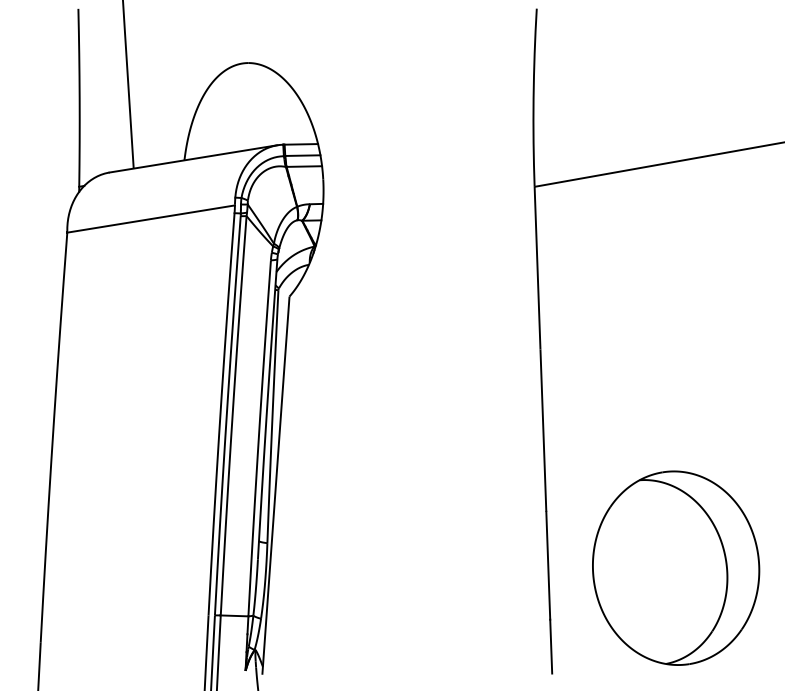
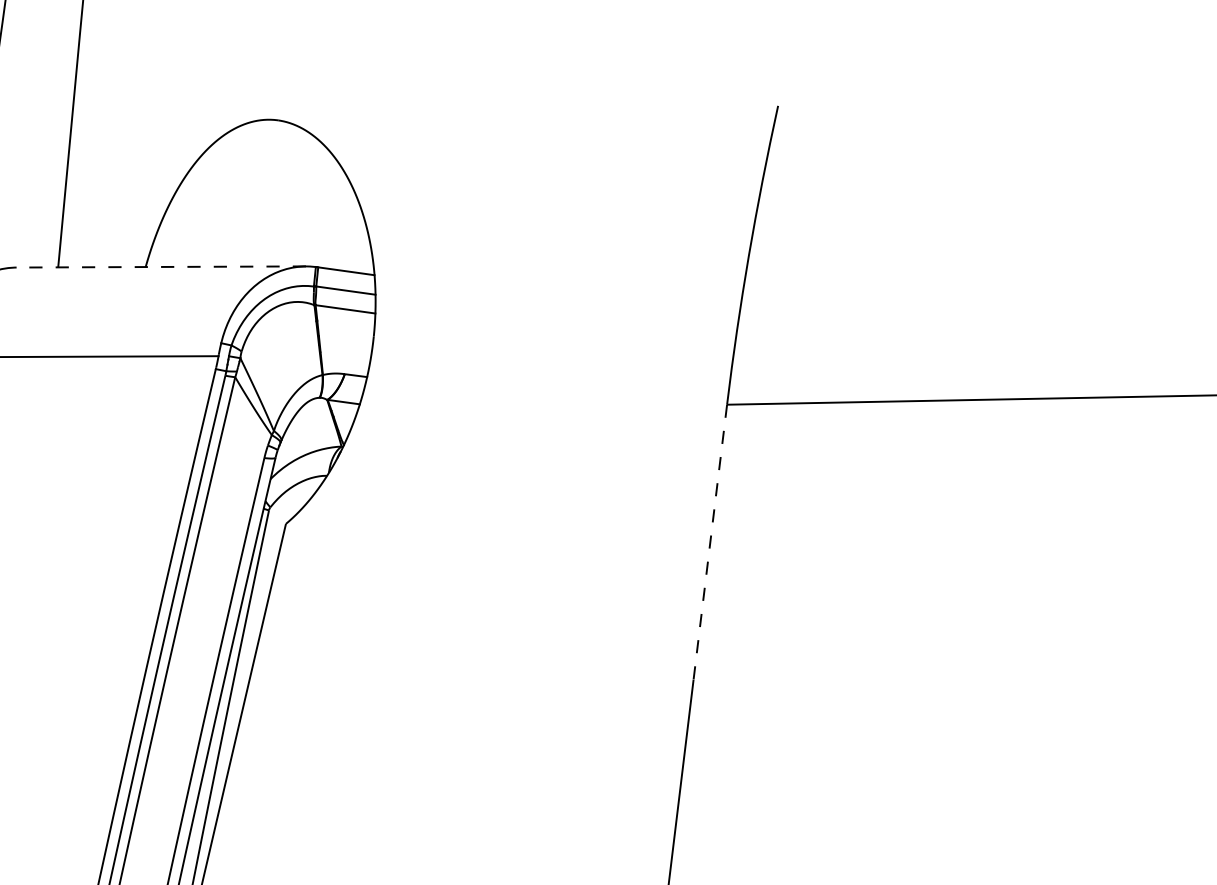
line: (193, 158) -> (161, 266), solid -> dashed
line: (537, 267) -> (710, 541), solid -> dashed

